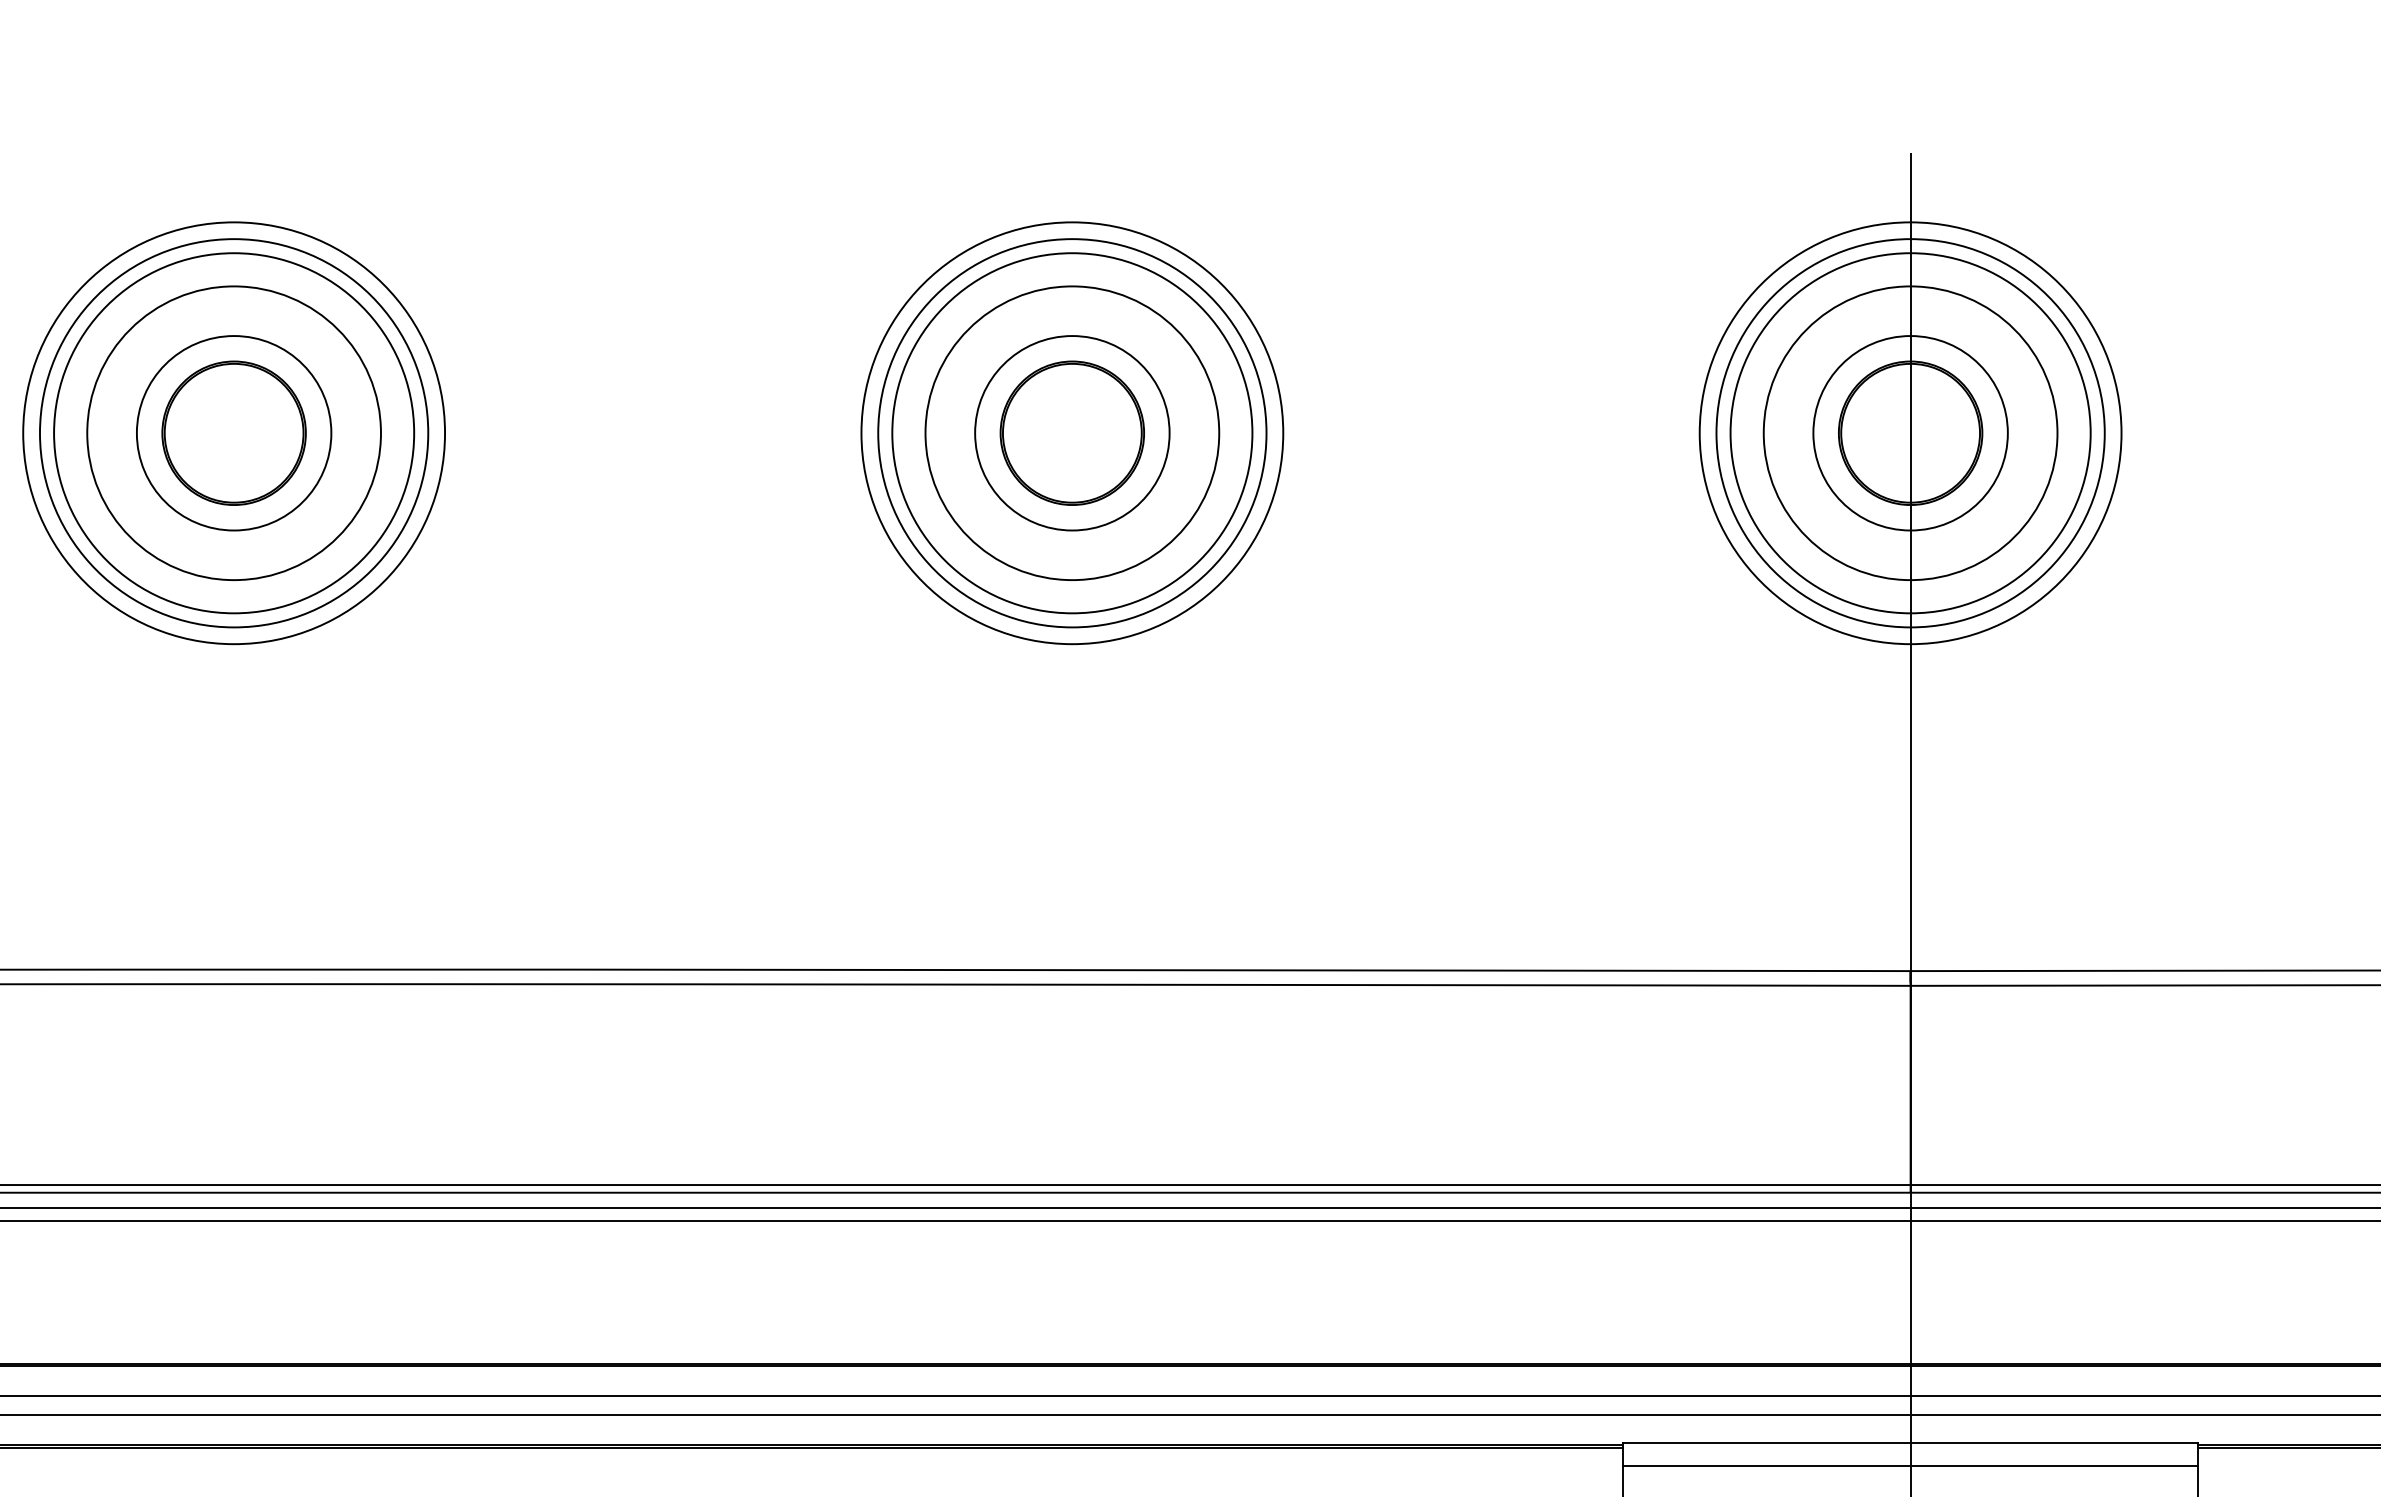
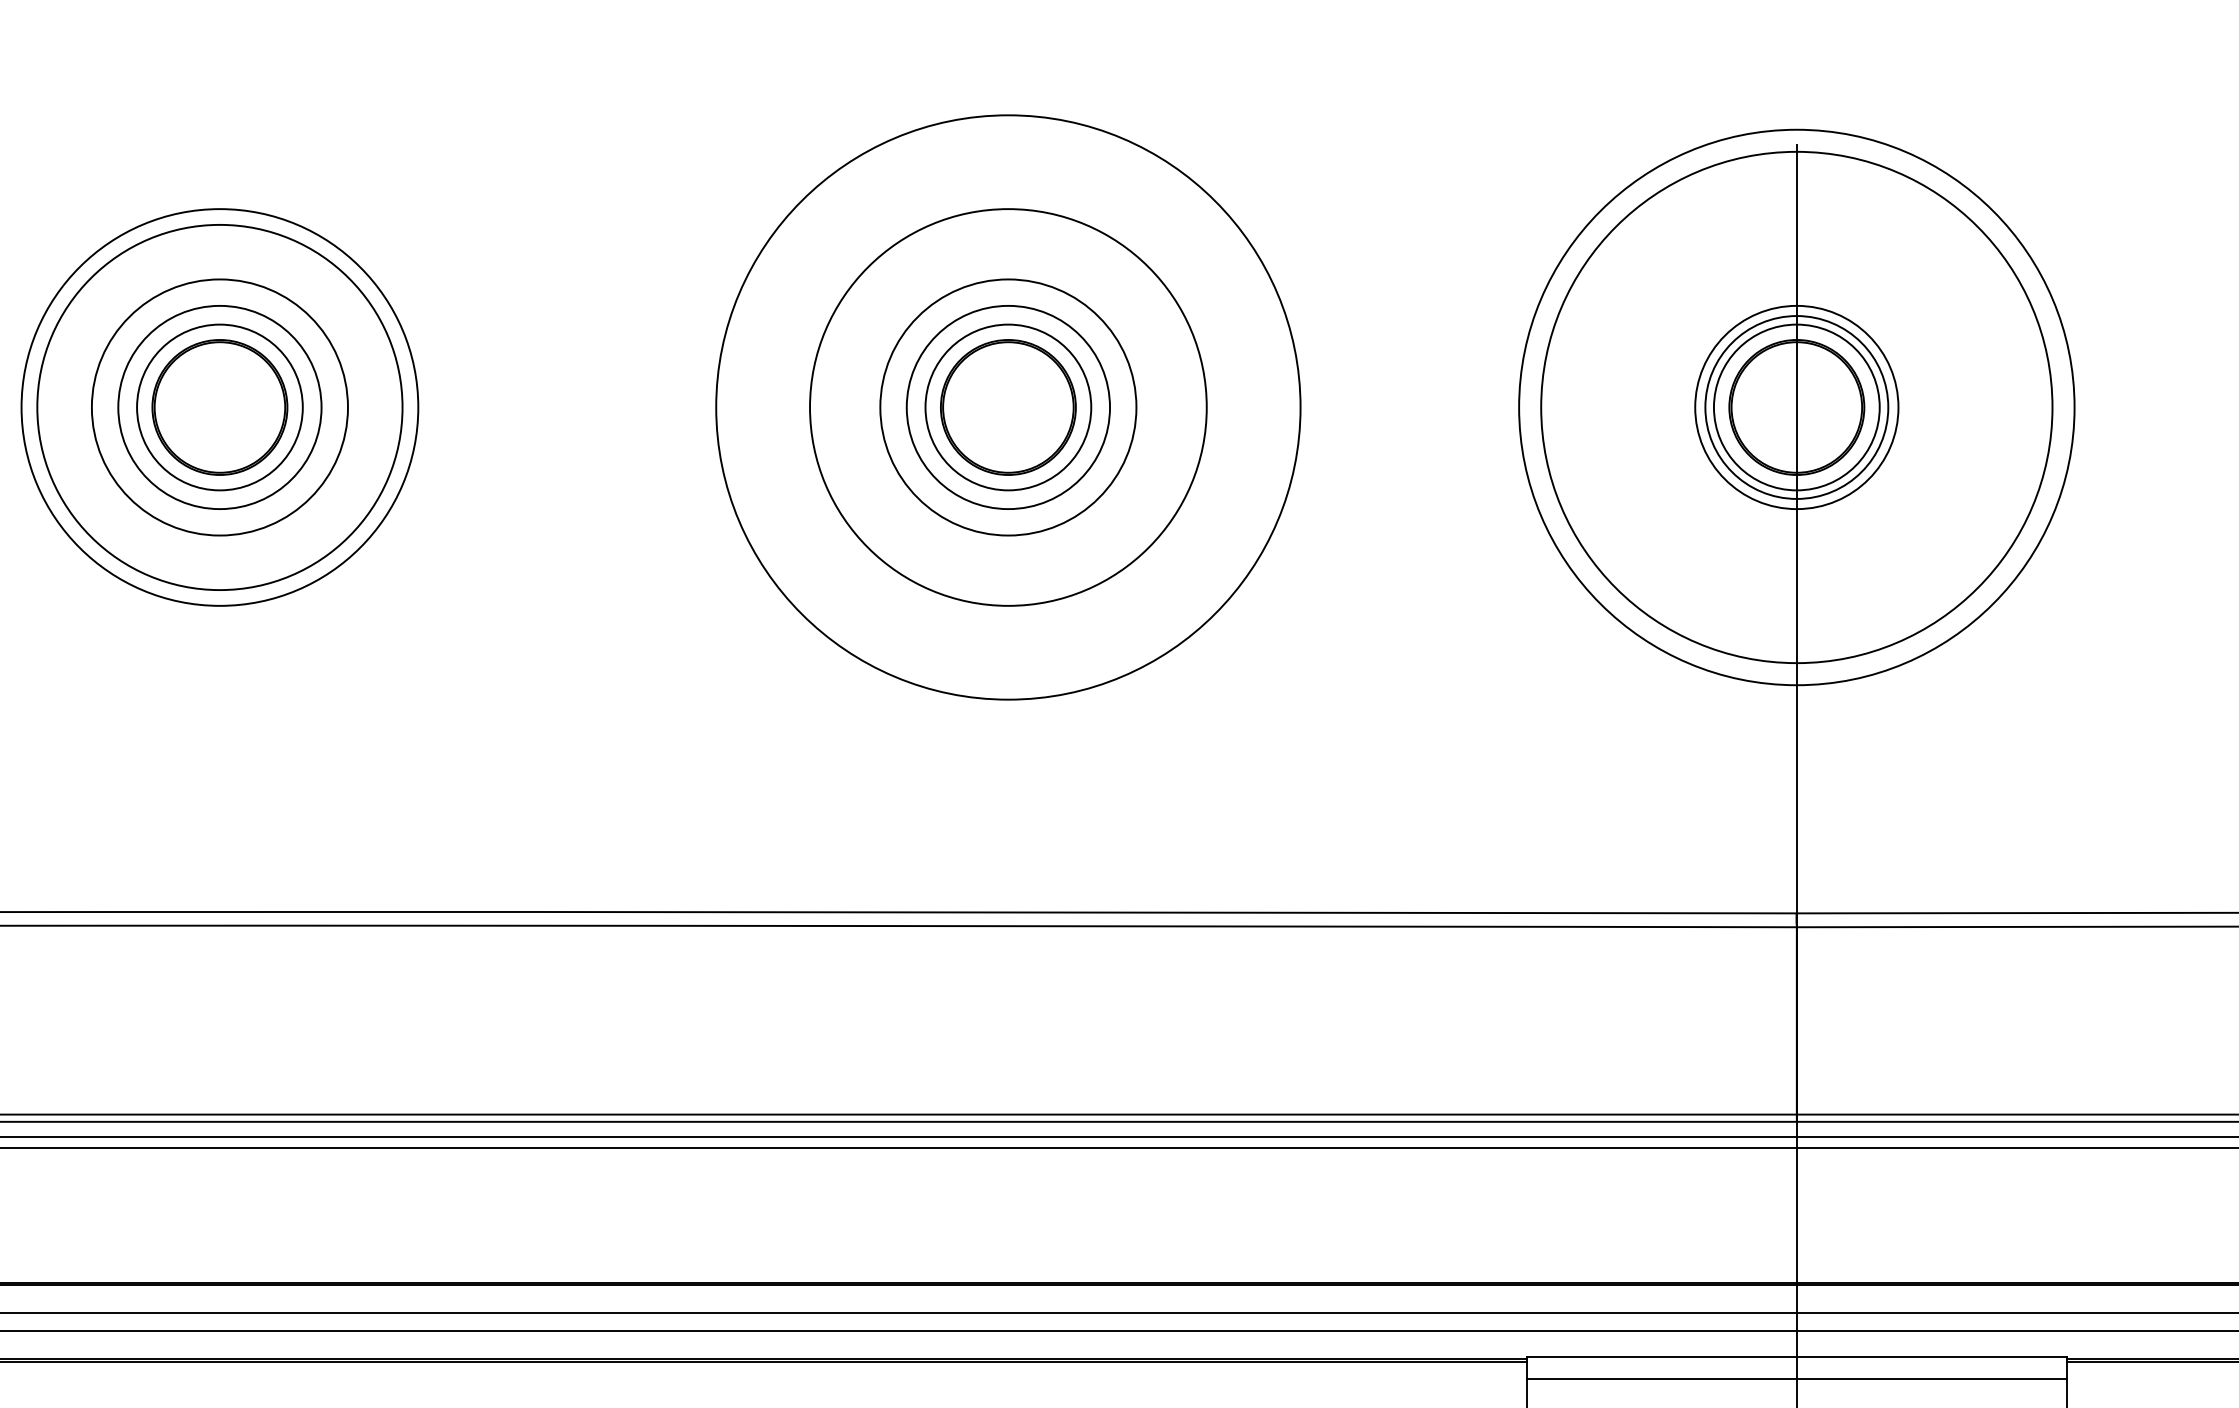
circle: (233, 433) -> (219, 407), size x0.6
circle: (233, 433) -> (219, 407), size x1.4
circle: (234, 433) -> (220, 407), size x0.6
circle: (1072, 433) -> (1008, 407), size x0.6
circle: (1072, 433) -> (1008, 407), size x0.6
circle: (1072, 433) -> (1008, 407), size x1.4
circle: (1072, 433) -> (1008, 407), size x1.6
circle: (1910, 433) -> (1796, 407), size x0.6
circle: (1910, 433) -> (1796, 407), size x0.6
circle: (1910, 433) -> (1796, 407), size x1.4
circle: (1910, 433) -> (1796, 407), size x1.4

